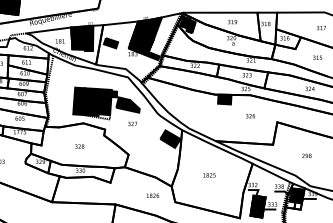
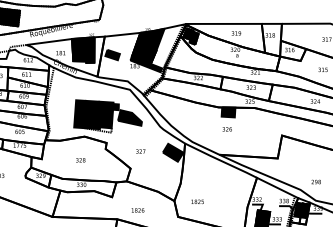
text: (250, 116) -> (227, 129), moved
text: (132, 123) -> (140, 151), moved
text: (306, 155) -> (315, 181), moved
text: (209, 175) -> (197, 201), moved
text: (153, 195) -> (138, 210), moved

